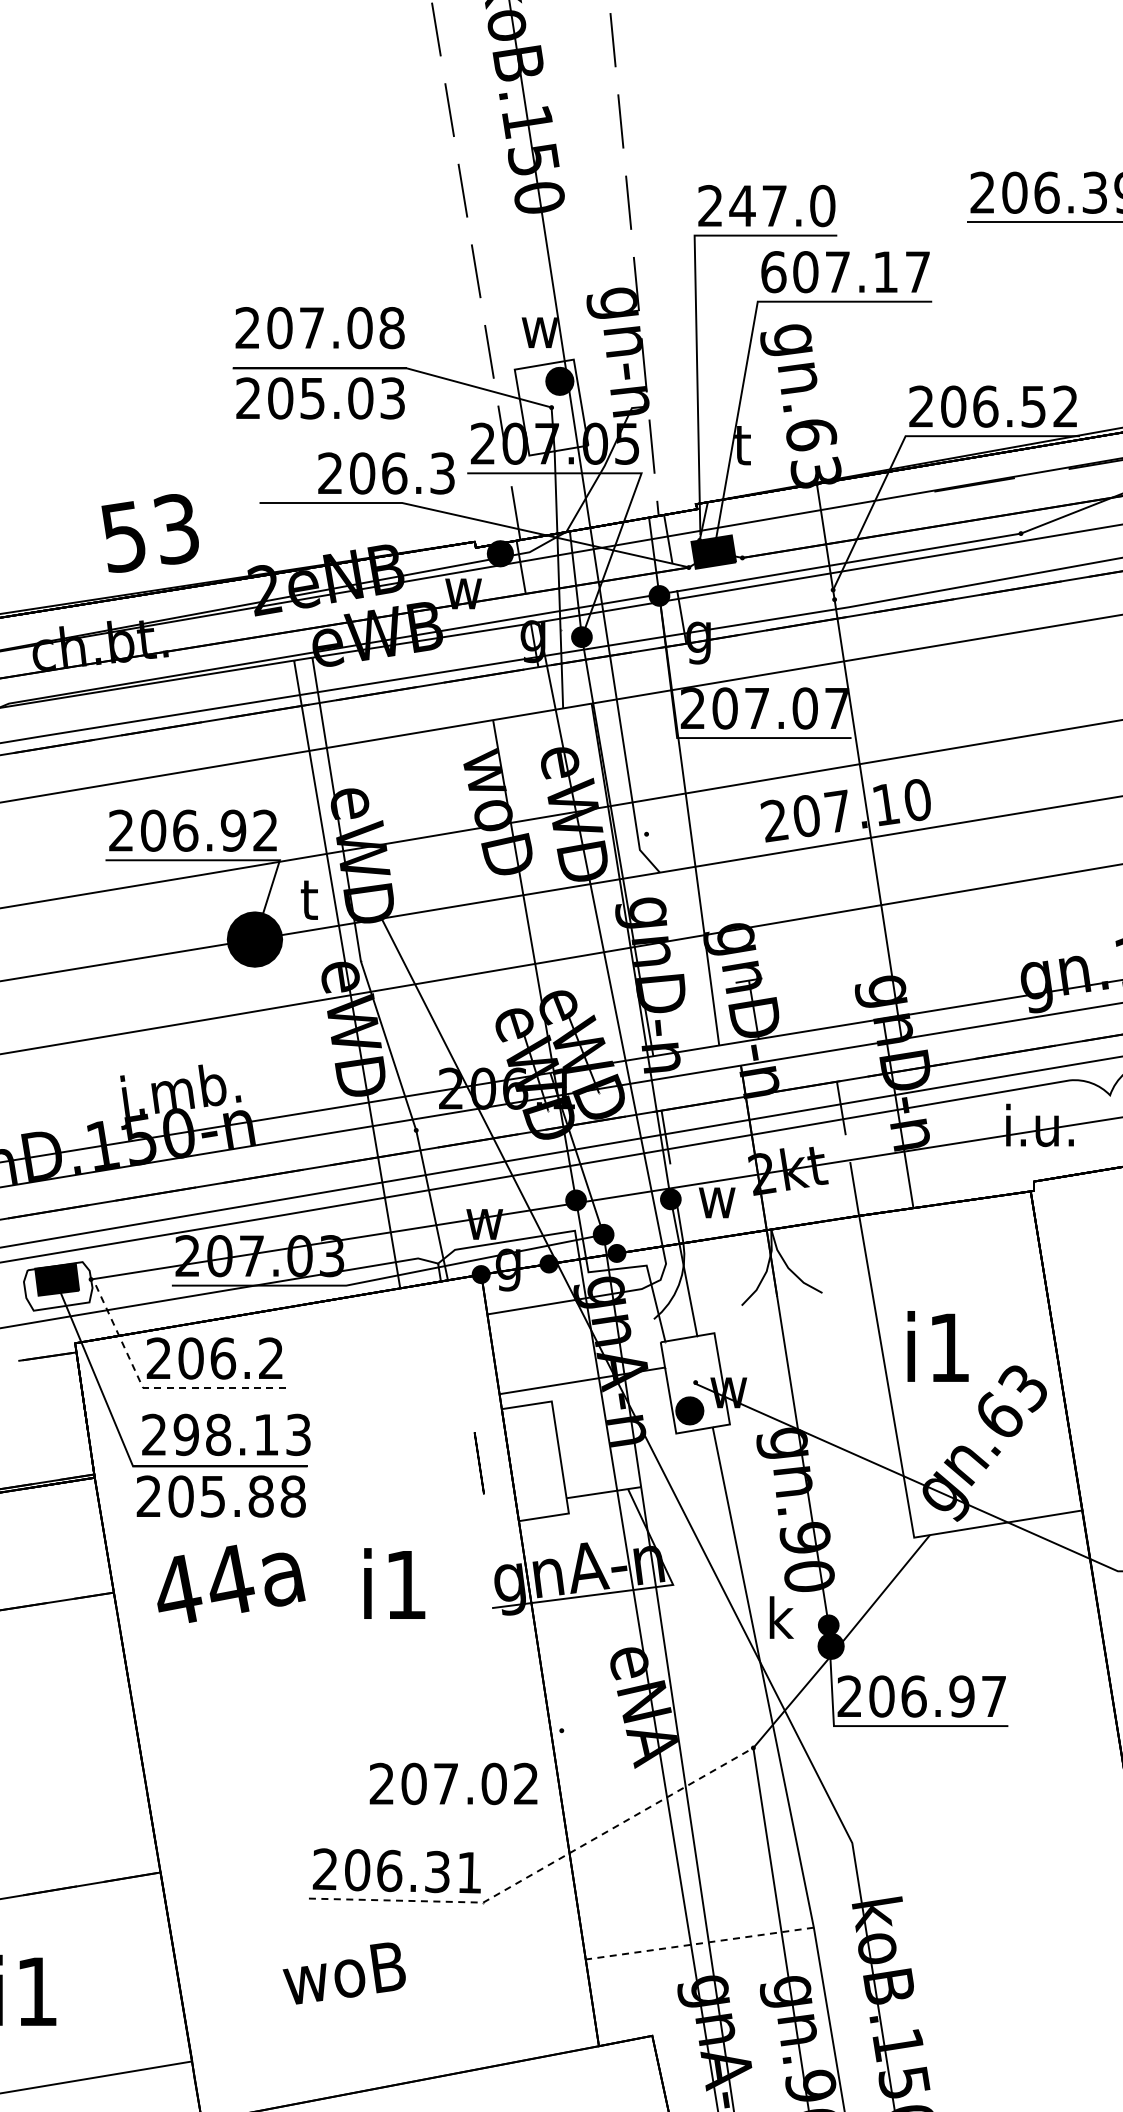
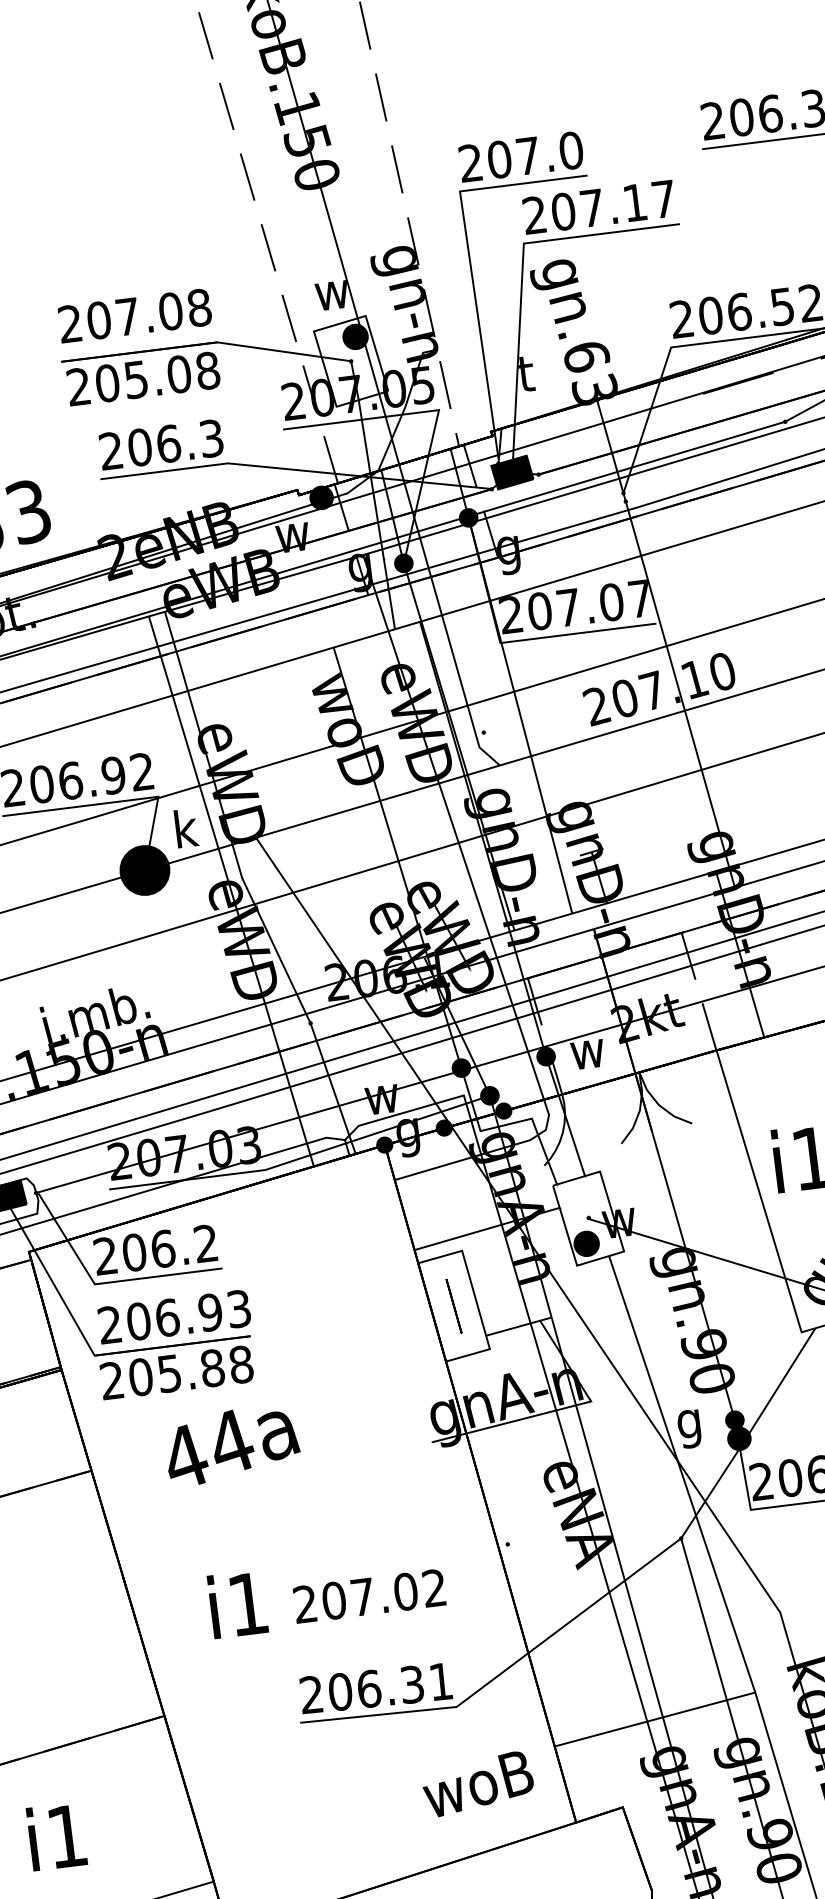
text: (742, 206) -> (499, 160), 247.0 -> 207.0
text: (773, 272) -> (534, 215), 607.17 -> 207.17
text: (392, 398) -> (207, 370), 205.03 -> 205.08
text: (386, 473) -> (161, 444), moved
text: (306, 898) -> (186, 828), t -> k
line: (154, 1388) -> (105, 1283), dashed -> solid
text: (226, 1434) -> (174, 1316), 298.13 -> 206.93
line: (478, 1463) -> (453, 1306), moved
text: (231, 1583) -> (232, 1444), moved
text: (394, 1583) -> (237, 1604), moved
text: (779, 1623) -> (690, 1424), k -> g
text: (453, 1783) -> (369, 1595), moved
line: (542, 1868) -> (505, 1669), dashed -> solid
line: (699, 1943) -> (654, 1719), dashed -> solid
text: (343, 1973) -> (477, 1784), moved

